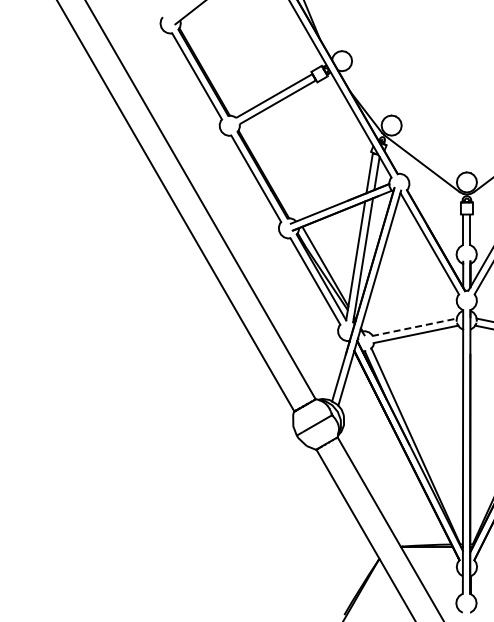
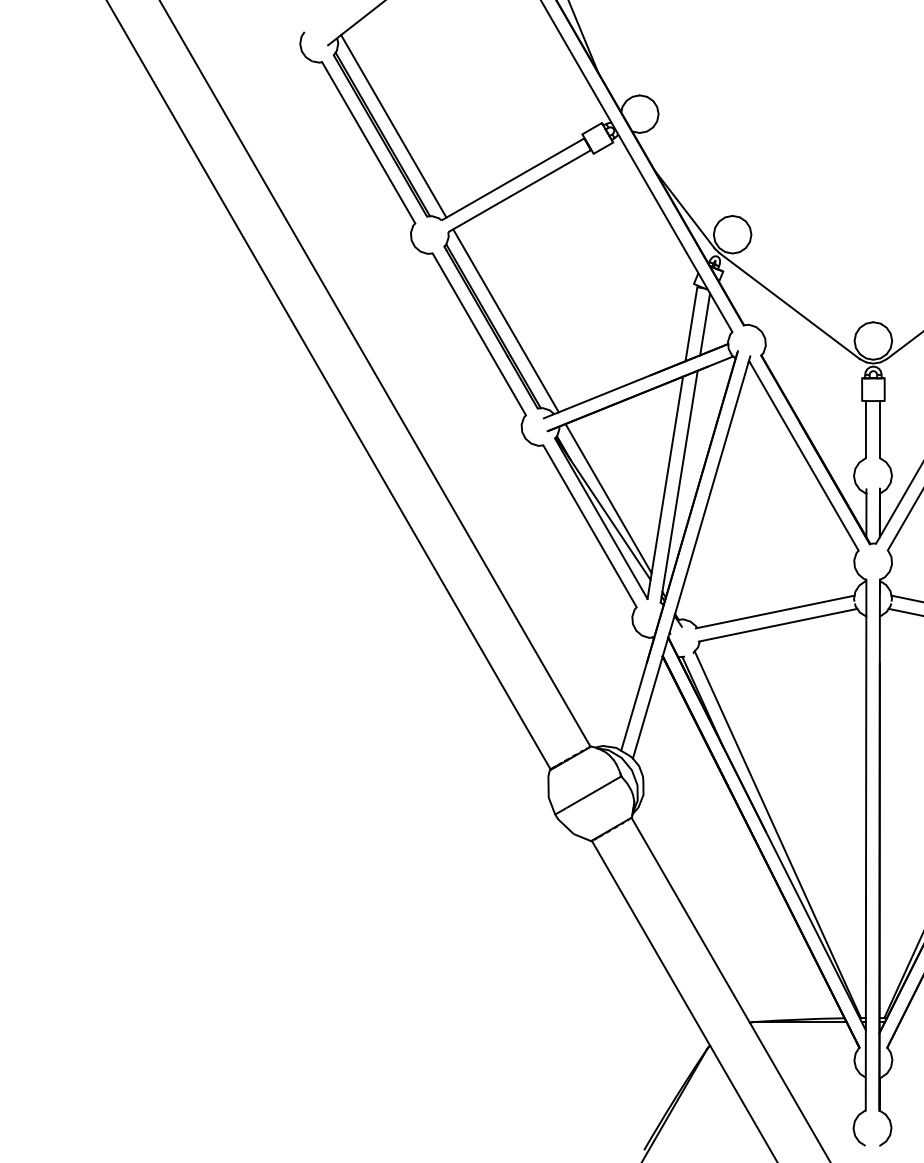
line: (210, 67) -> (393, 126), added
line: (270, 171) -> (505, 320), added
line: (414, 327) -> (775, 612), dashed -> solid

